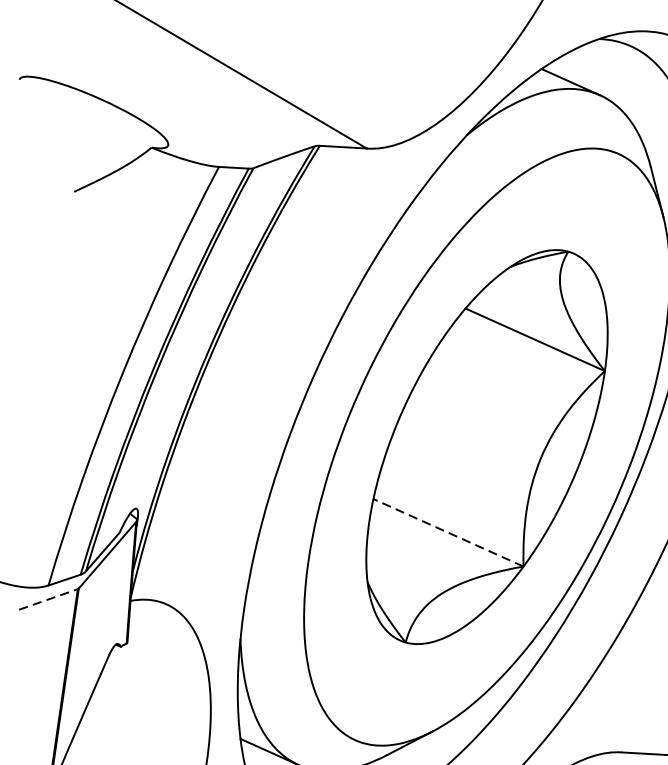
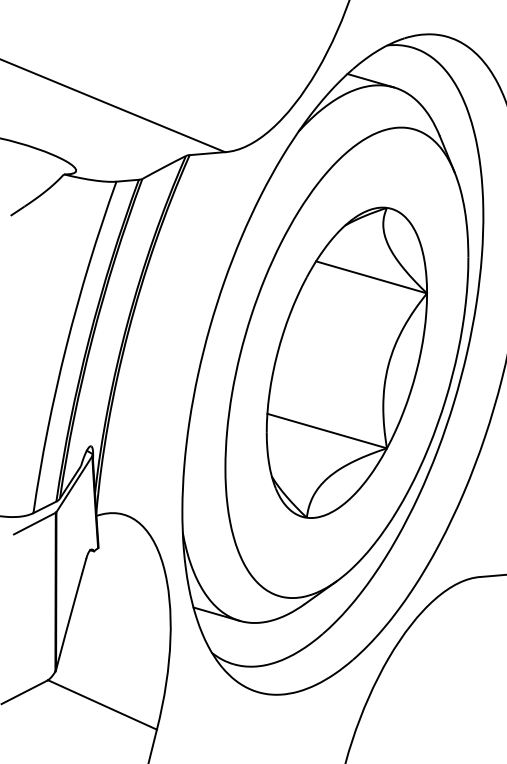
line: (447, 531) -> (326, 430), dashed -> solid
line: (47, 599) -> (34, 523), dashed -> solid

